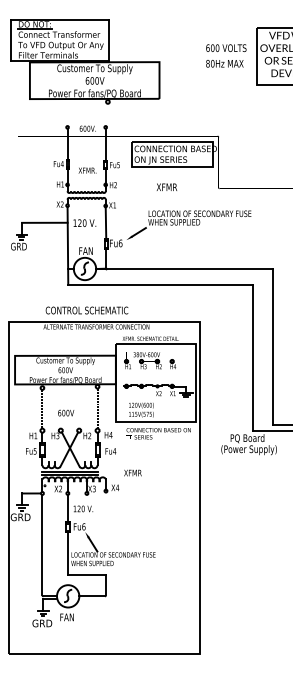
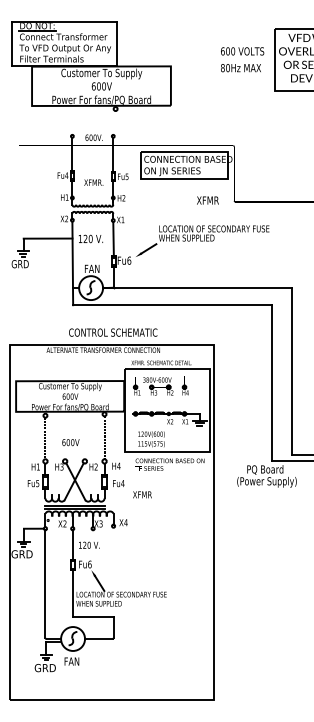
text: (166, 187) -> (207, 200), moved
text: (87, 310) -> (113, 332), moved
text: (132, 472) -> (142, 494), moved

